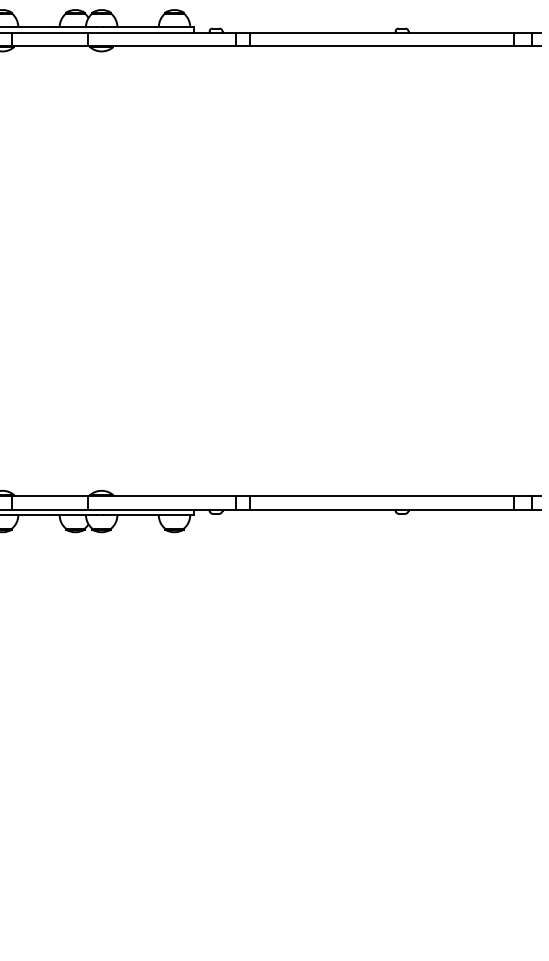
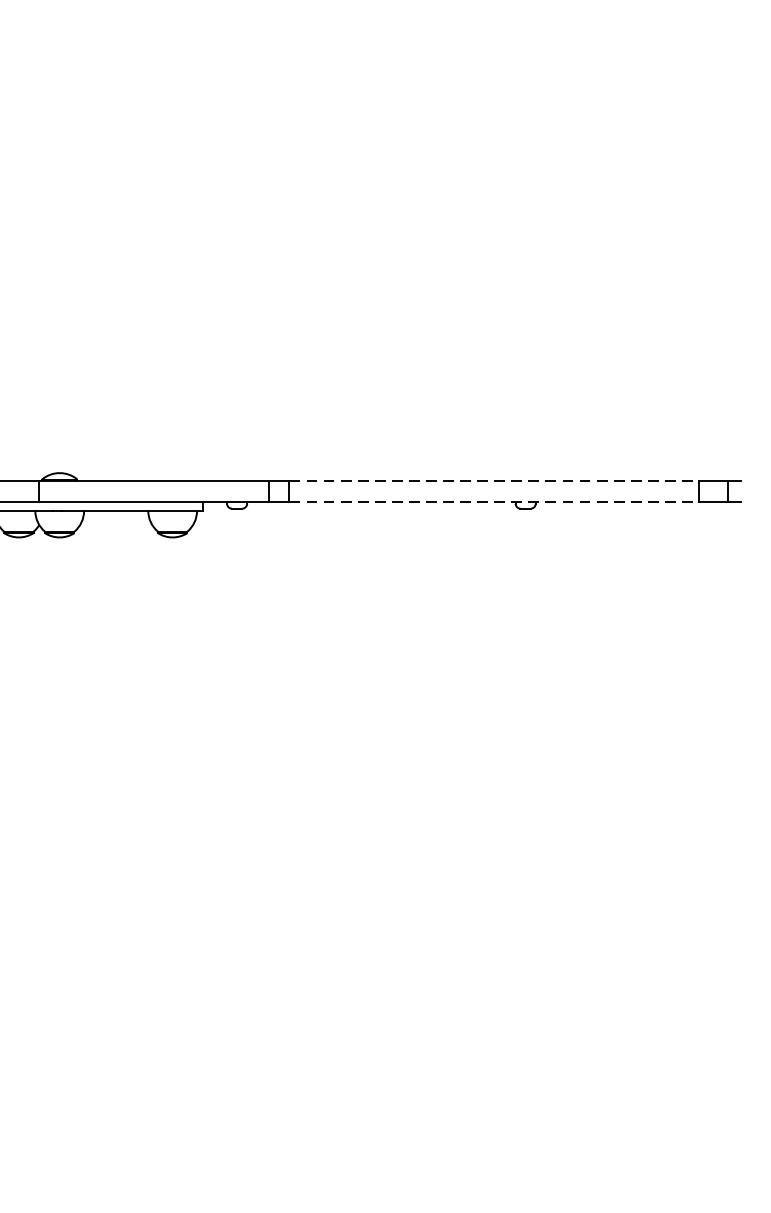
line: (381, 495) -> (493, 480), solid -> dashed
line: (381, 509) -> (493, 502), solid -> dashed

